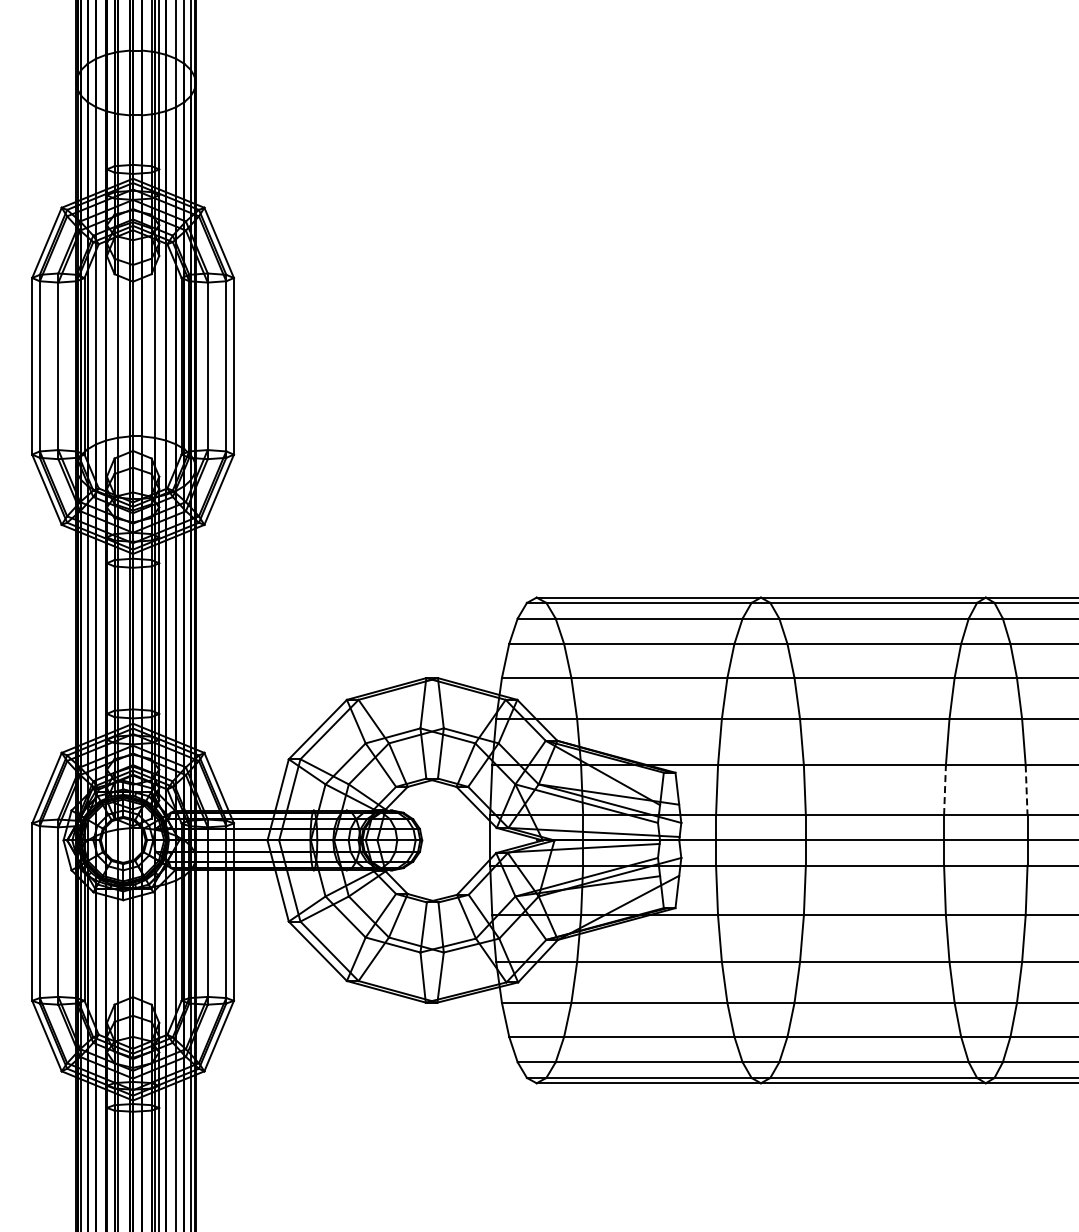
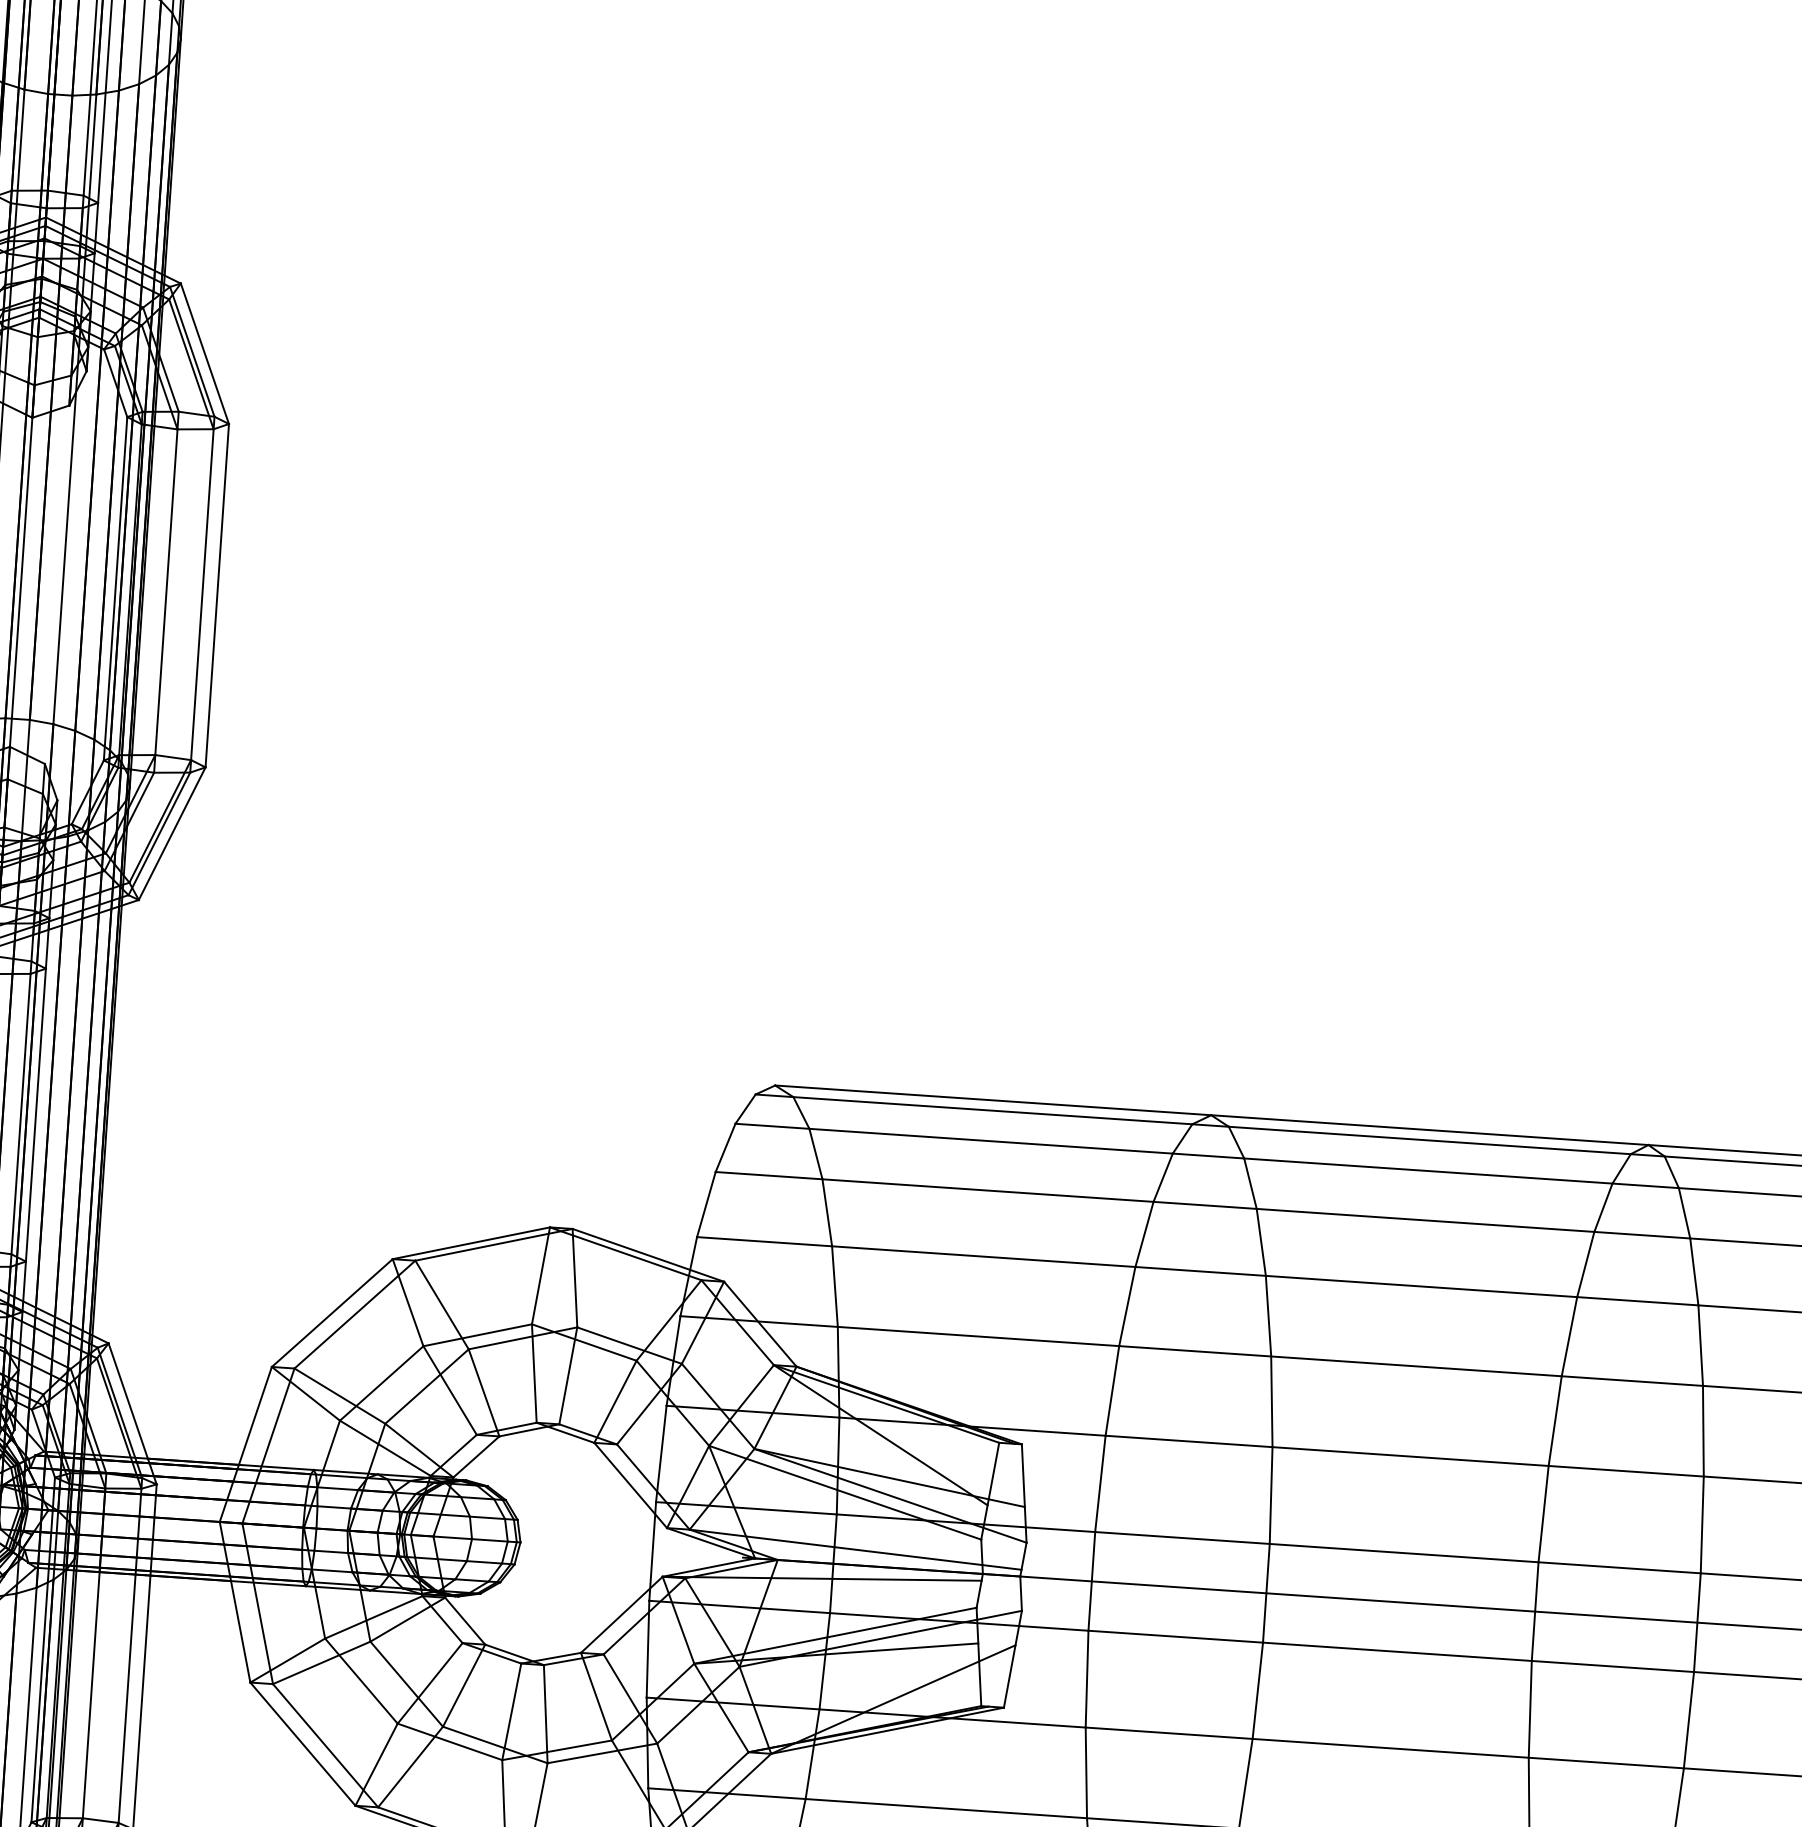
line: (945, 790) -> (1544, 1514), dashed -> solid
line: (1026, 790) -> (1702, 1525), dashed -> solid

